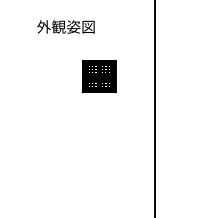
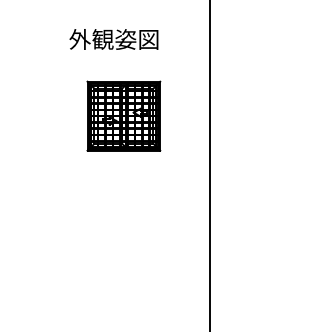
text: (65, 26) -> (113, 38), moved
part: (98, 76) -> (122, 116), size x1.43

